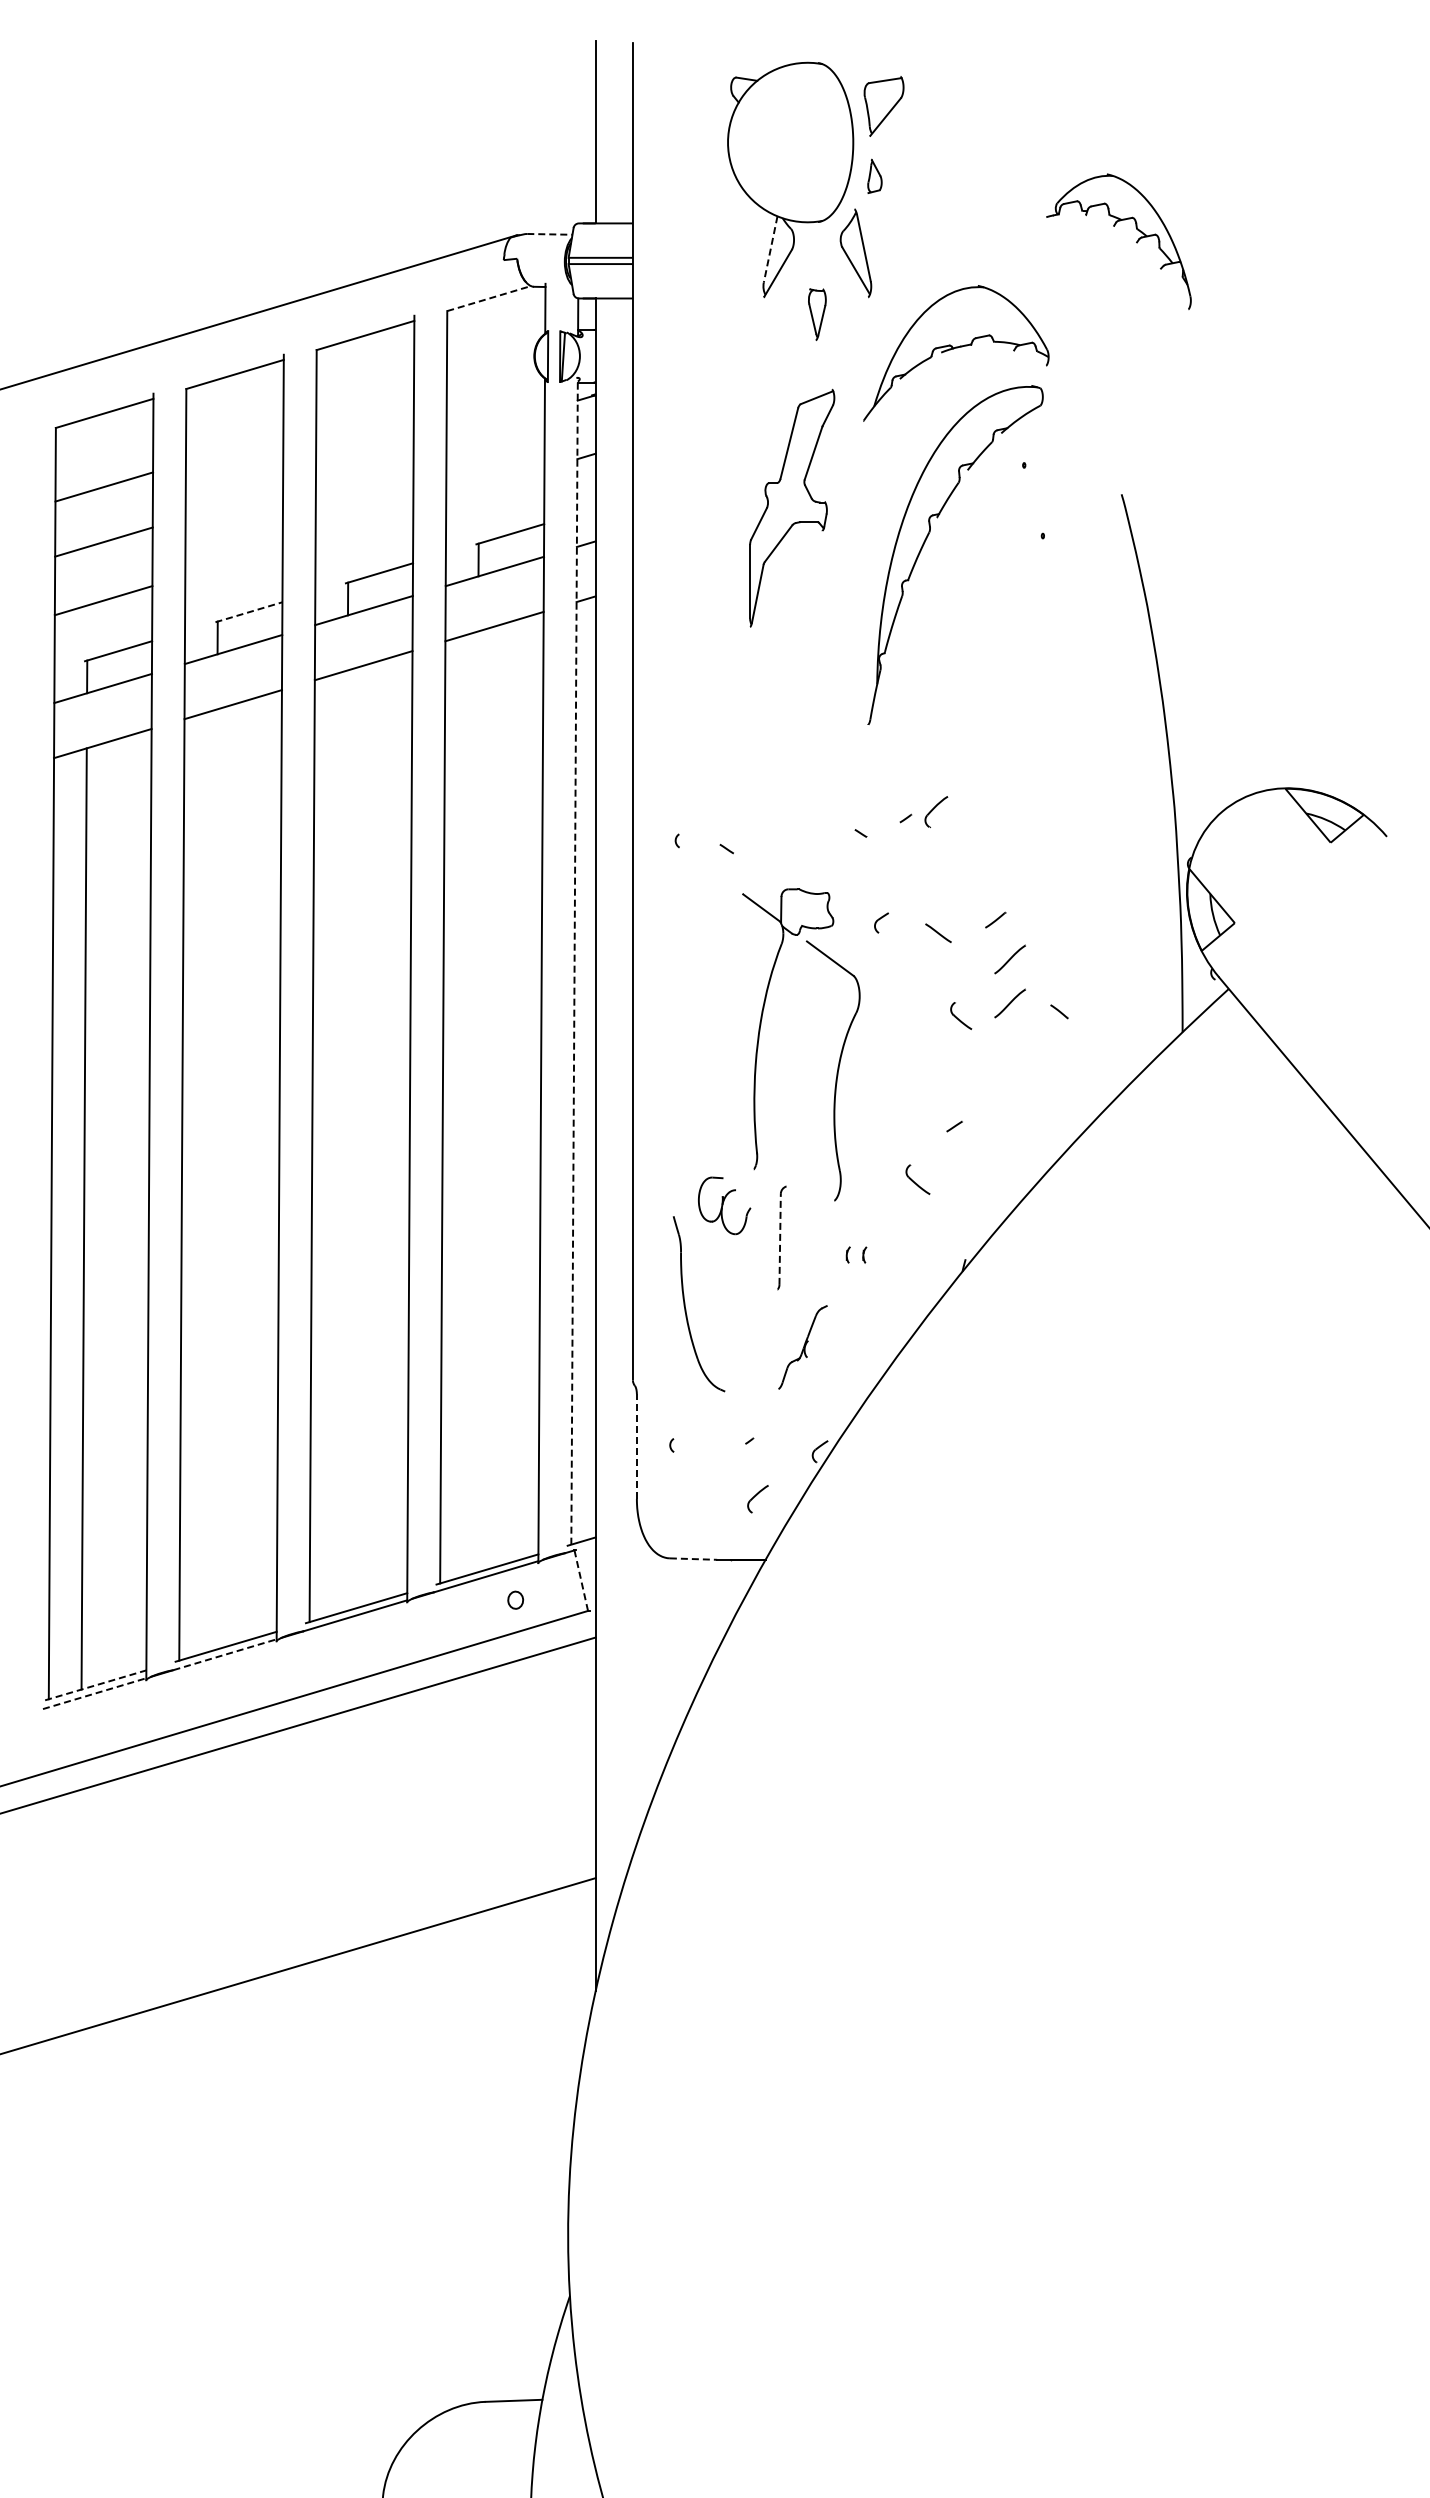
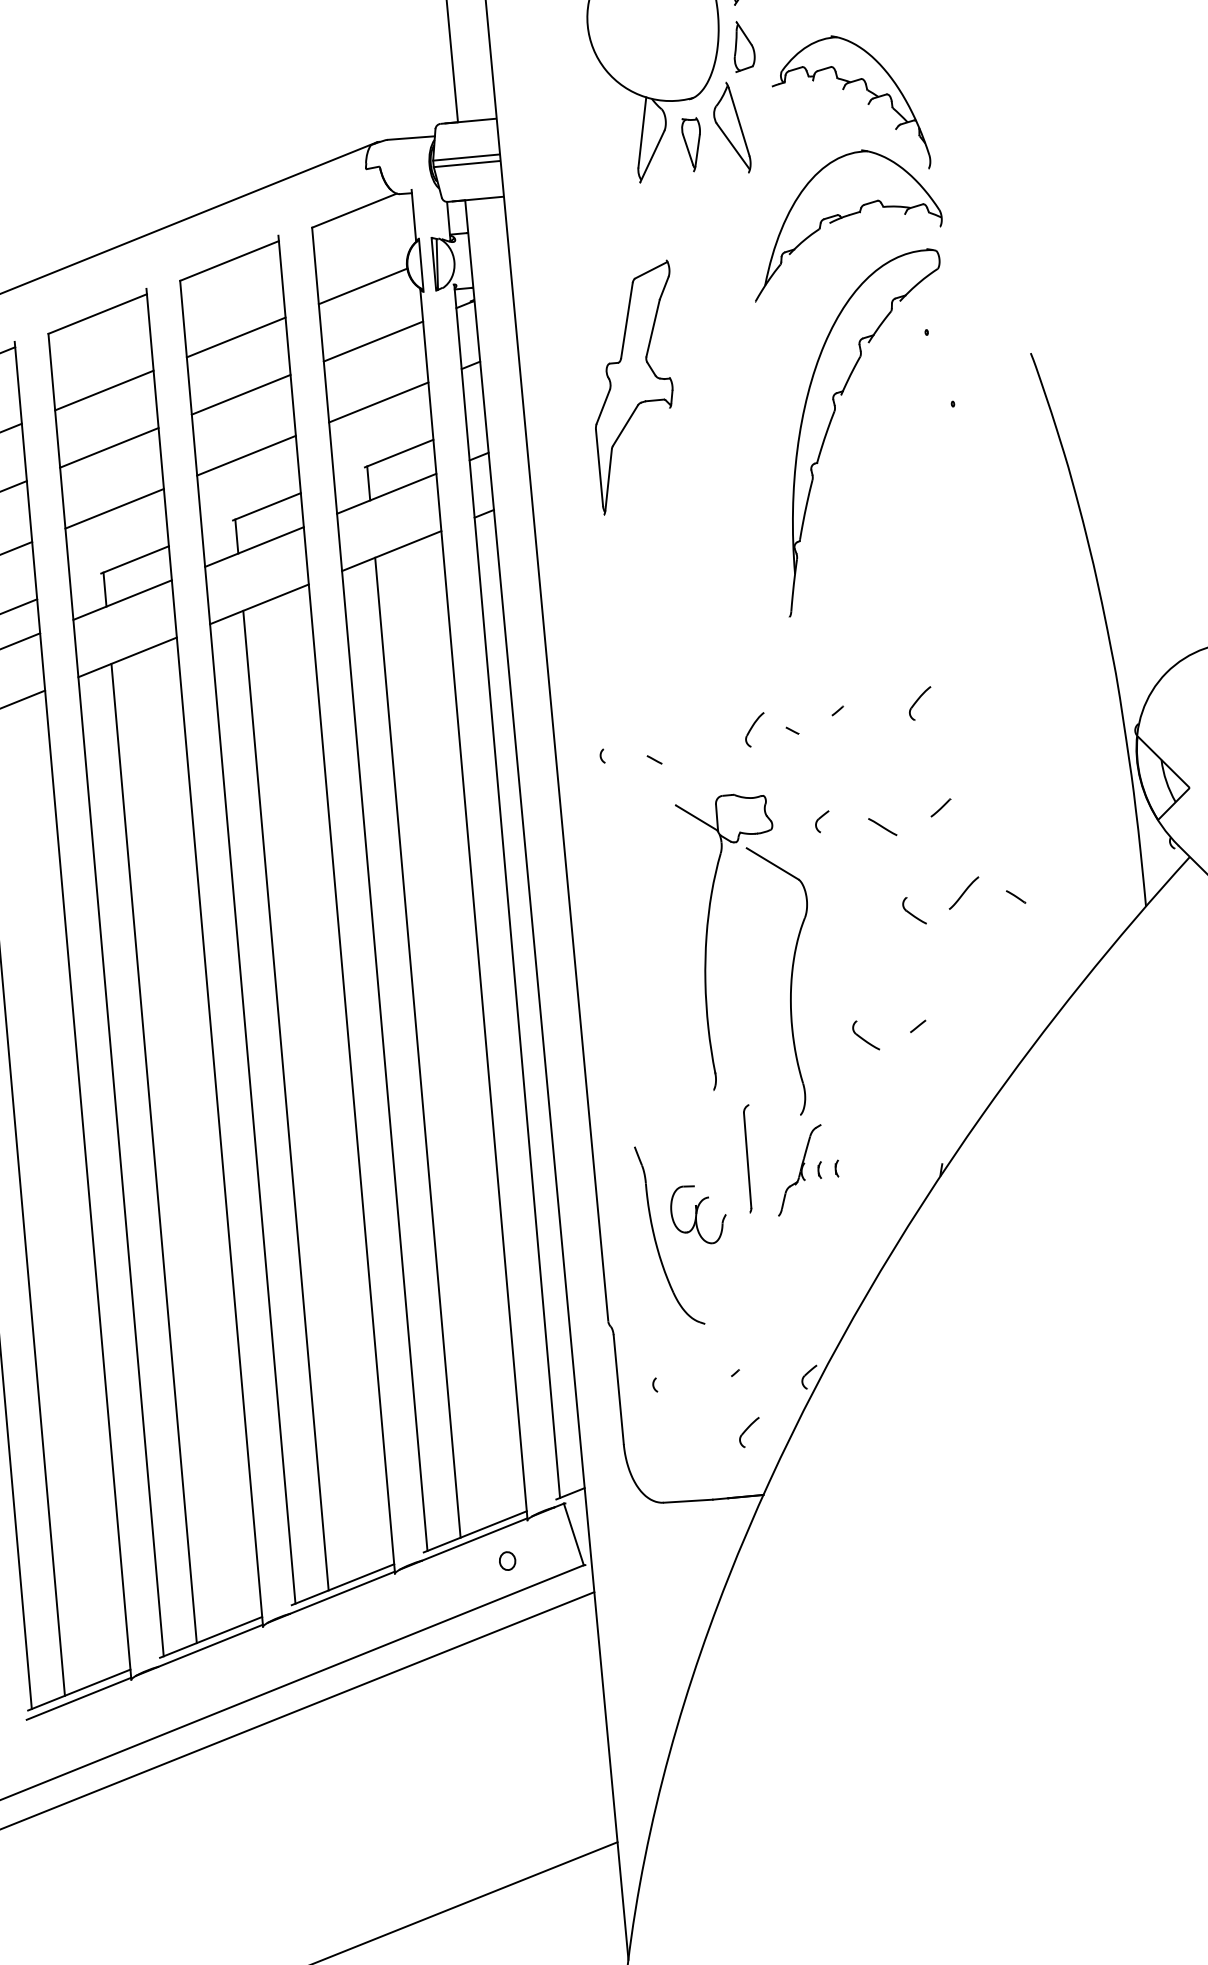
part: (874, 176) -> (743, 46), size x1.43
part: (1114, 226) -> (843, 89), moved
line: (549, 234) -> (411, 138), dashed -> solid
line: (770, 249) -> (642, 132), dashed -> solid
line: (489, 298) -> (354, 210), dashed -> solid
part: (817, 314) -> (692, 144), moved
line: (490, 371) -> (362, 286), added
line: (364, 408) -> (235, 336), added
line: (495, 424) -> (373, 340), added
line: (234, 447) -> (104, 390), added
line: (364, 463) -> (240, 394), added
line: (495, 483) -> (378, 402), added
line: (234, 502) -> (109, 447), added
part: (792, 507) -> (636, 386), moved
line: (364, 522) -> (246, 455), added
line: (233, 561) -> (114, 508), added
line: (248, 612) -> (134, 560), dashed -> solid
part: (936, 811) -> (920, 703), moved
part: (825, 829) -> (755, 730), added
line: (1009, 959) -> (959, 847), removed
line: (574, 961) -> (507, 891), dashed -> solid
line: (475, 1102) -> (417, 1047), added
line: (344, 1141) -> (285, 1100), added
line: (214, 1179) -> (153, 1152), added
part: (917, 1179) -> (865, 1035), moved
part: (724, 1205) -> (698, 1214), moved
line: (780, 1239) -> (748, 1160), dashed -> solid
part: (802, 1347) -> (799, 1170), moved
line: (636, 1446) -> (618, 1389), dashed -> solid
line: (693, 1559) -> (688, 1501), dashed -> solid
line: (581, 1581) -> (574, 1535), dashed -> solid
line: (225, 1654) -> (211, 1645), dashed -> solid
line: (95, 1685) -> (79, 1690), dashed -> solid
line: (94, 1693) -> (78, 1698), dashed -> solid

